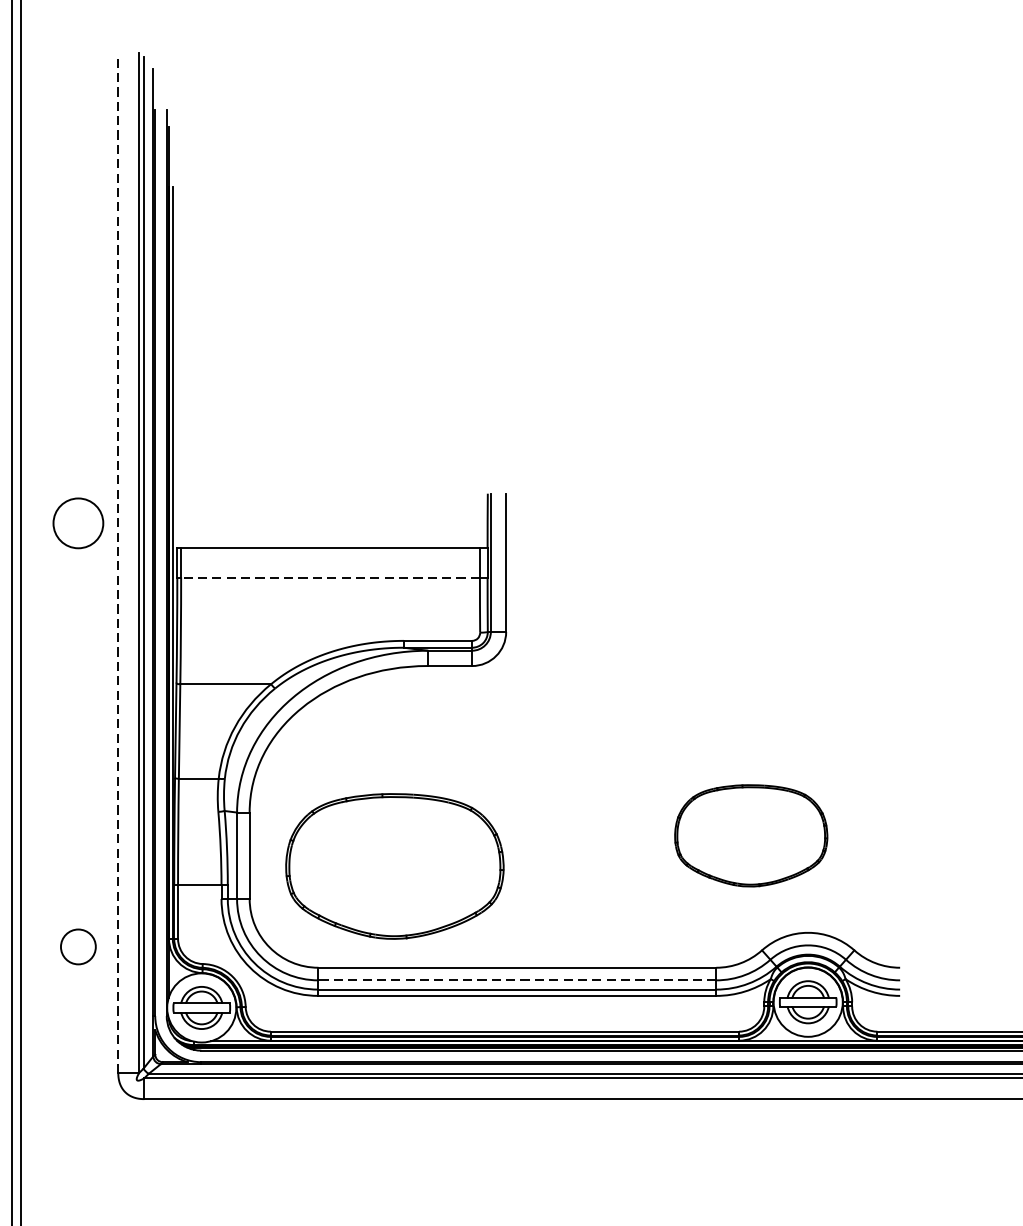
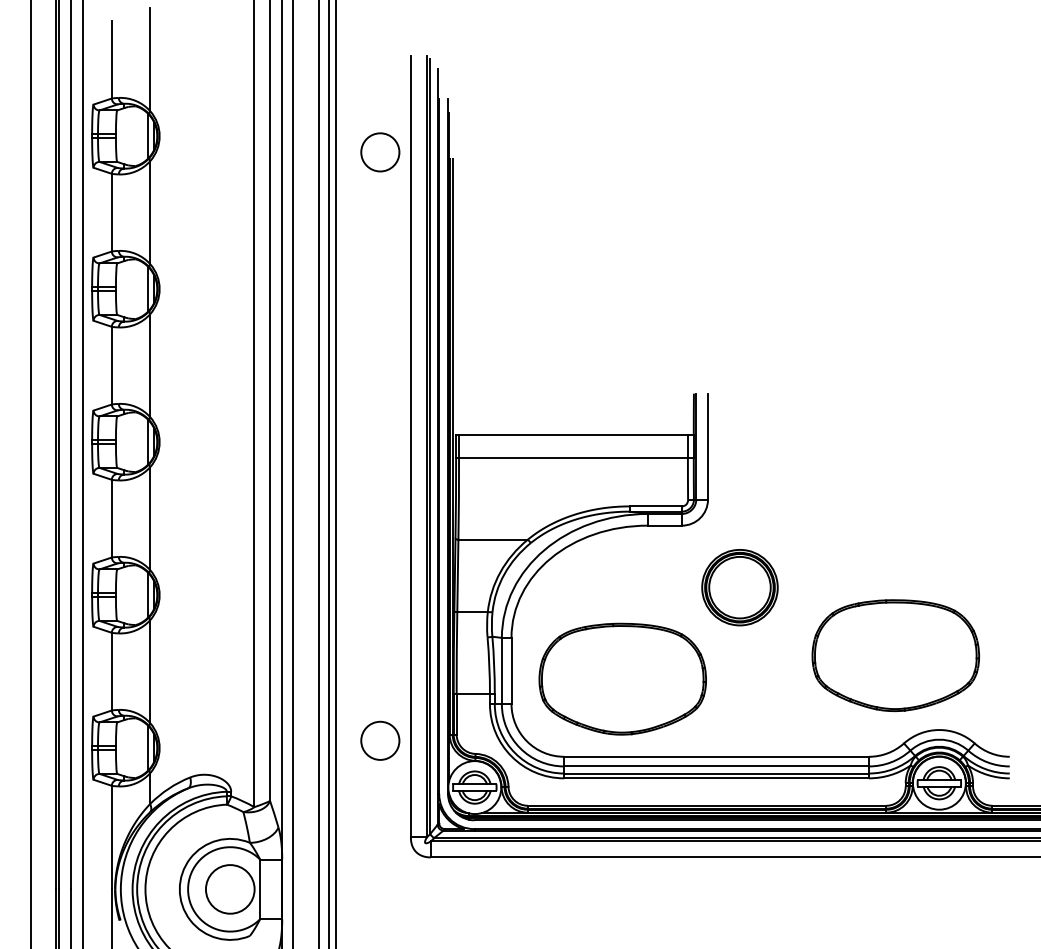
circle: (78, 523) -> (380, 152), moved
line: (117, 562) -> (410, 446), dashed -> solid
line: (329, 577) -> (572, 457), dashed -> solid
part: (547, 746) -> (739, 587), added
part: (750, 835) -> (895, 655), size x1.43
circle: (78, 946) -> (380, 740), size x1.43
line: (517, 980) -> (716, 766), dashed -> solid

